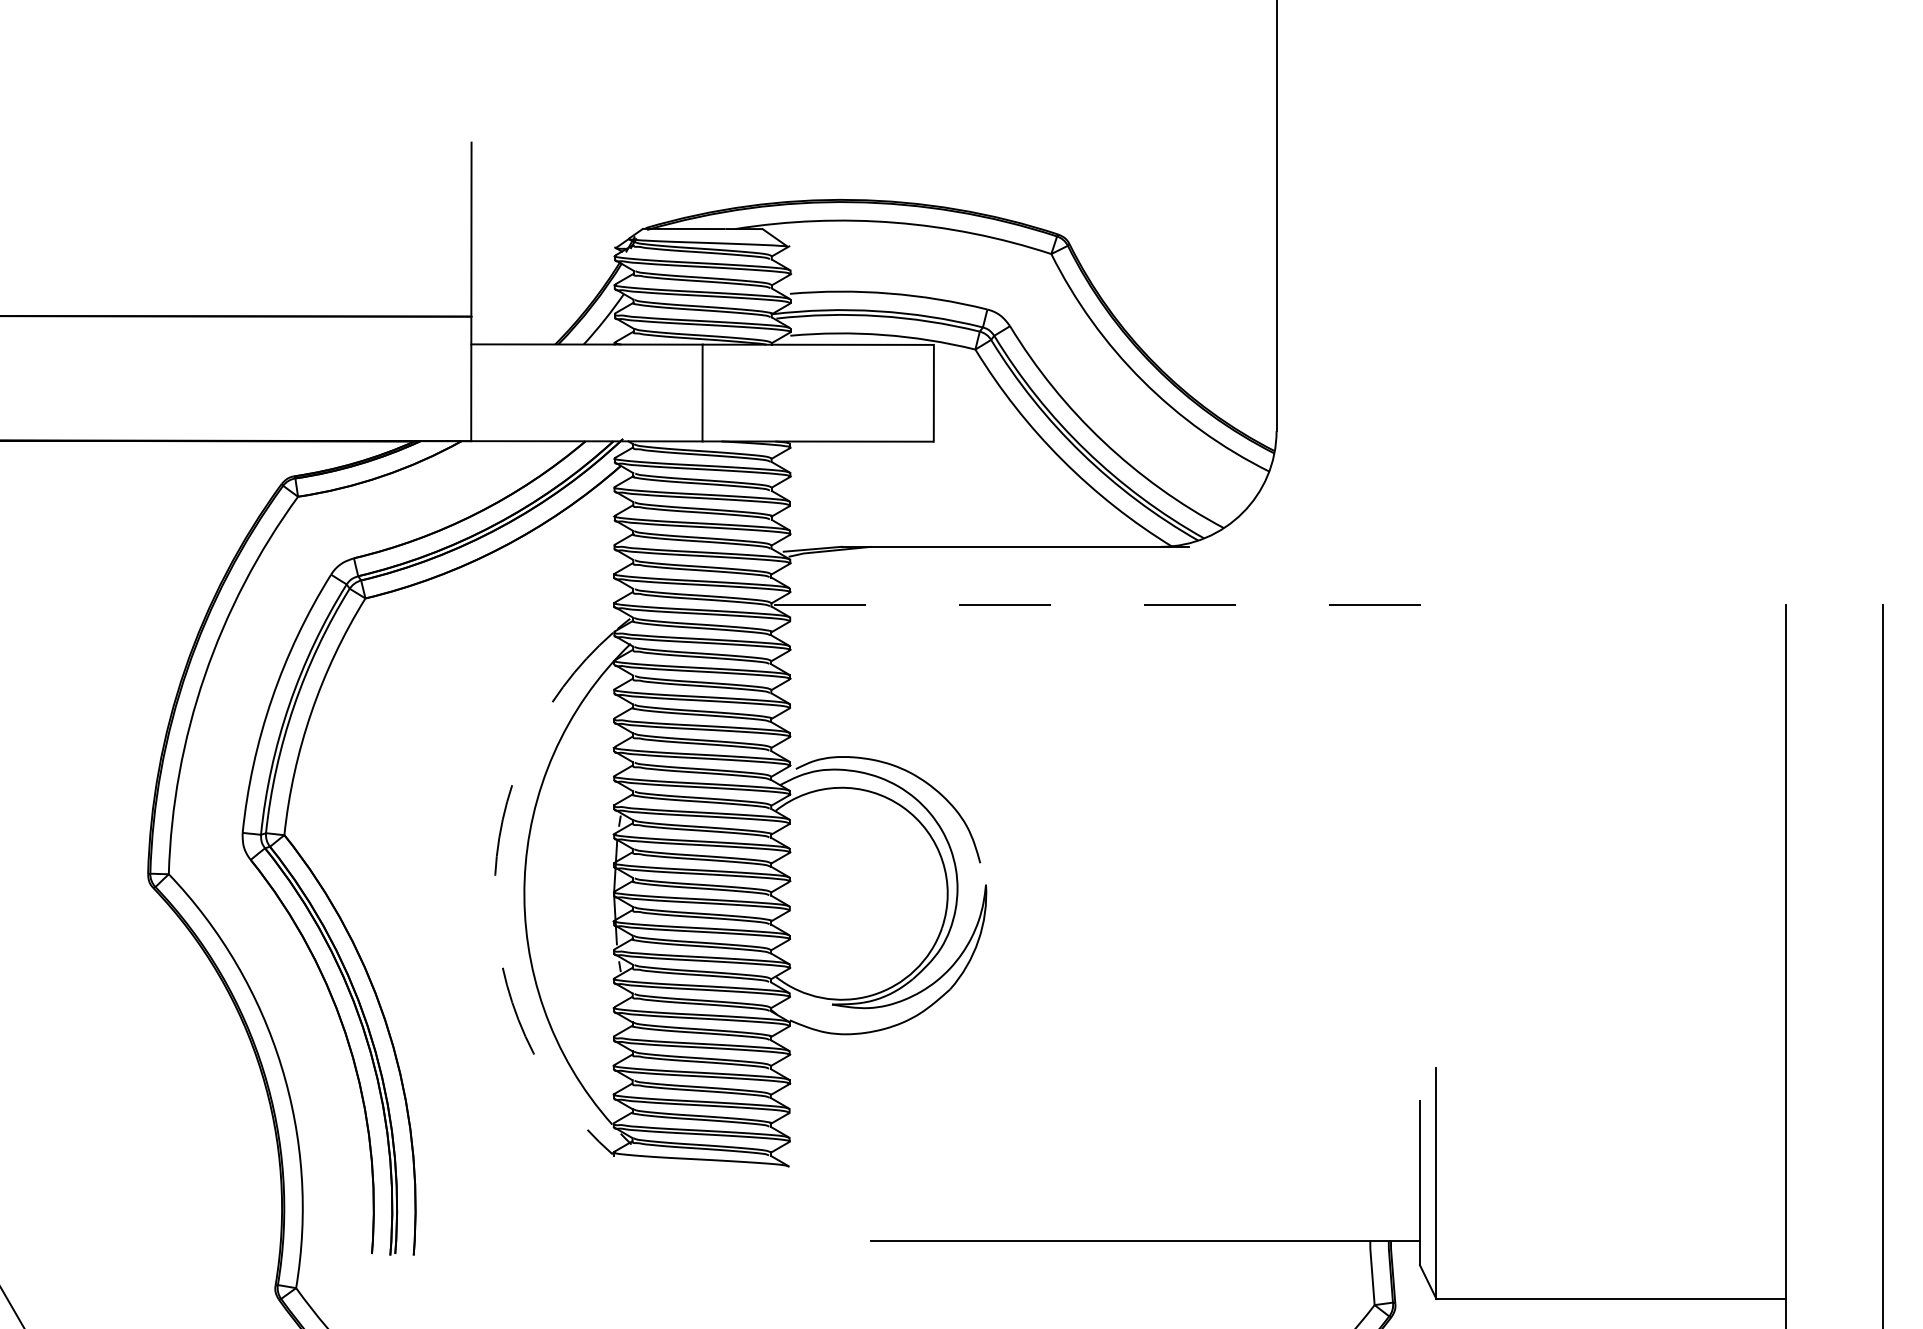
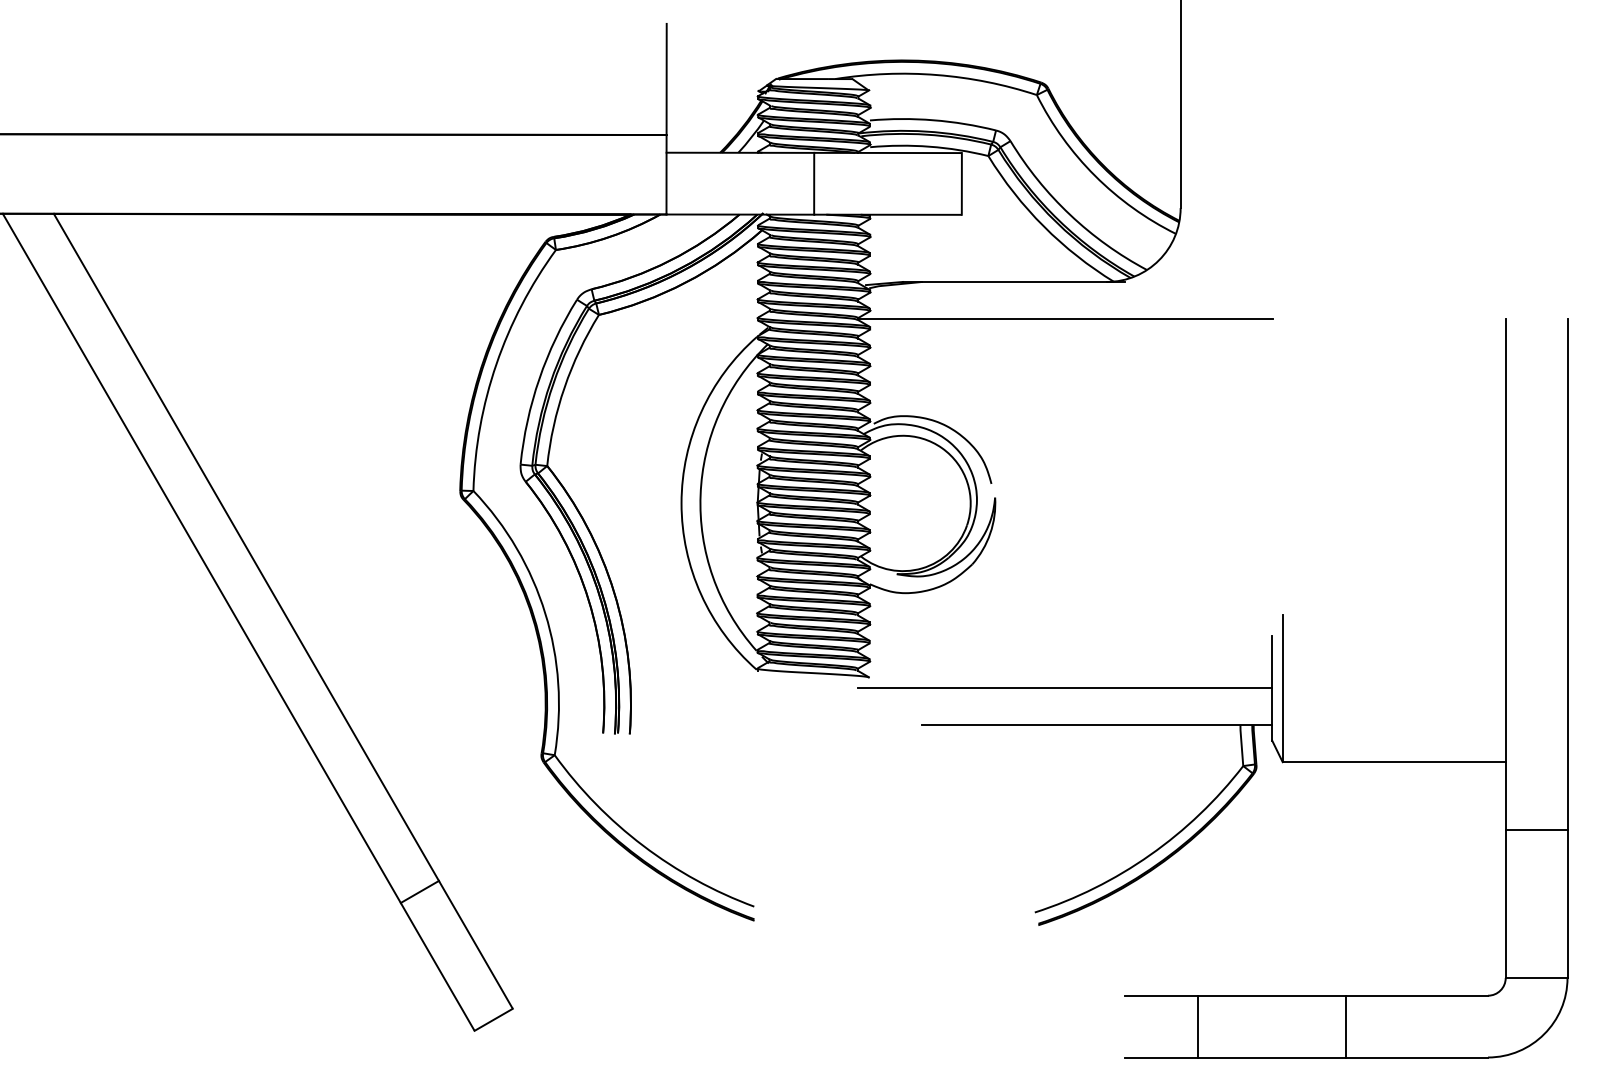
line: (1096, 604) -> (1065, 318), dashed -> solid
arc: (494, 893) -> (681, 503), dashed -> solid
line: (1094, 1183) -> (1064, 688), added

